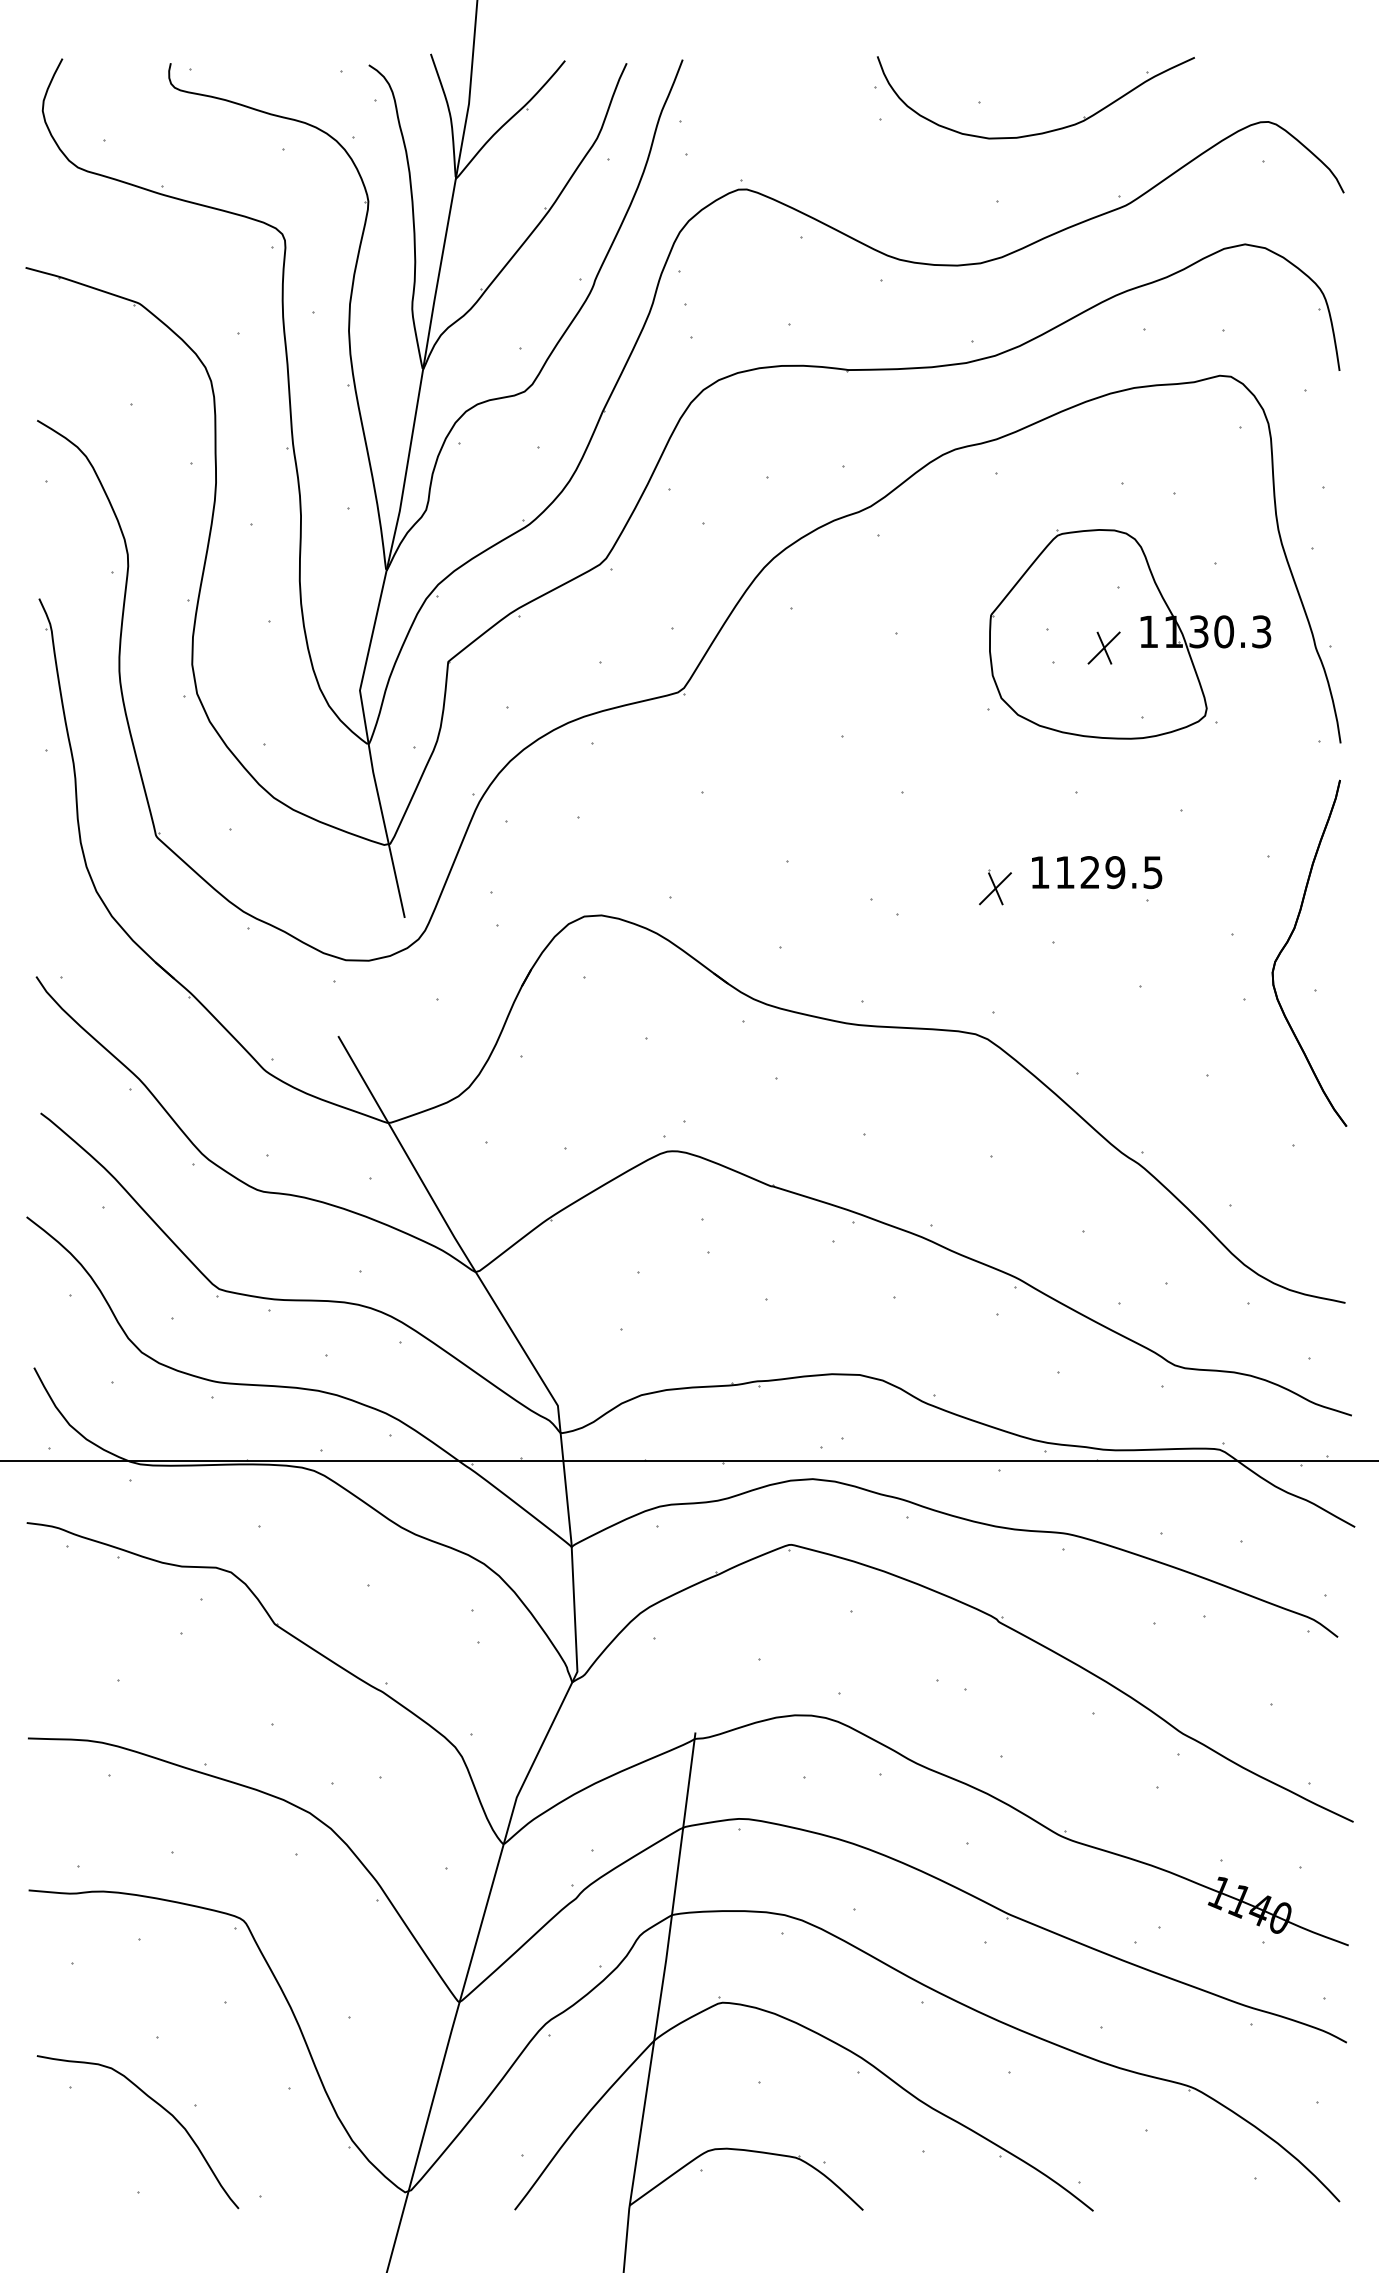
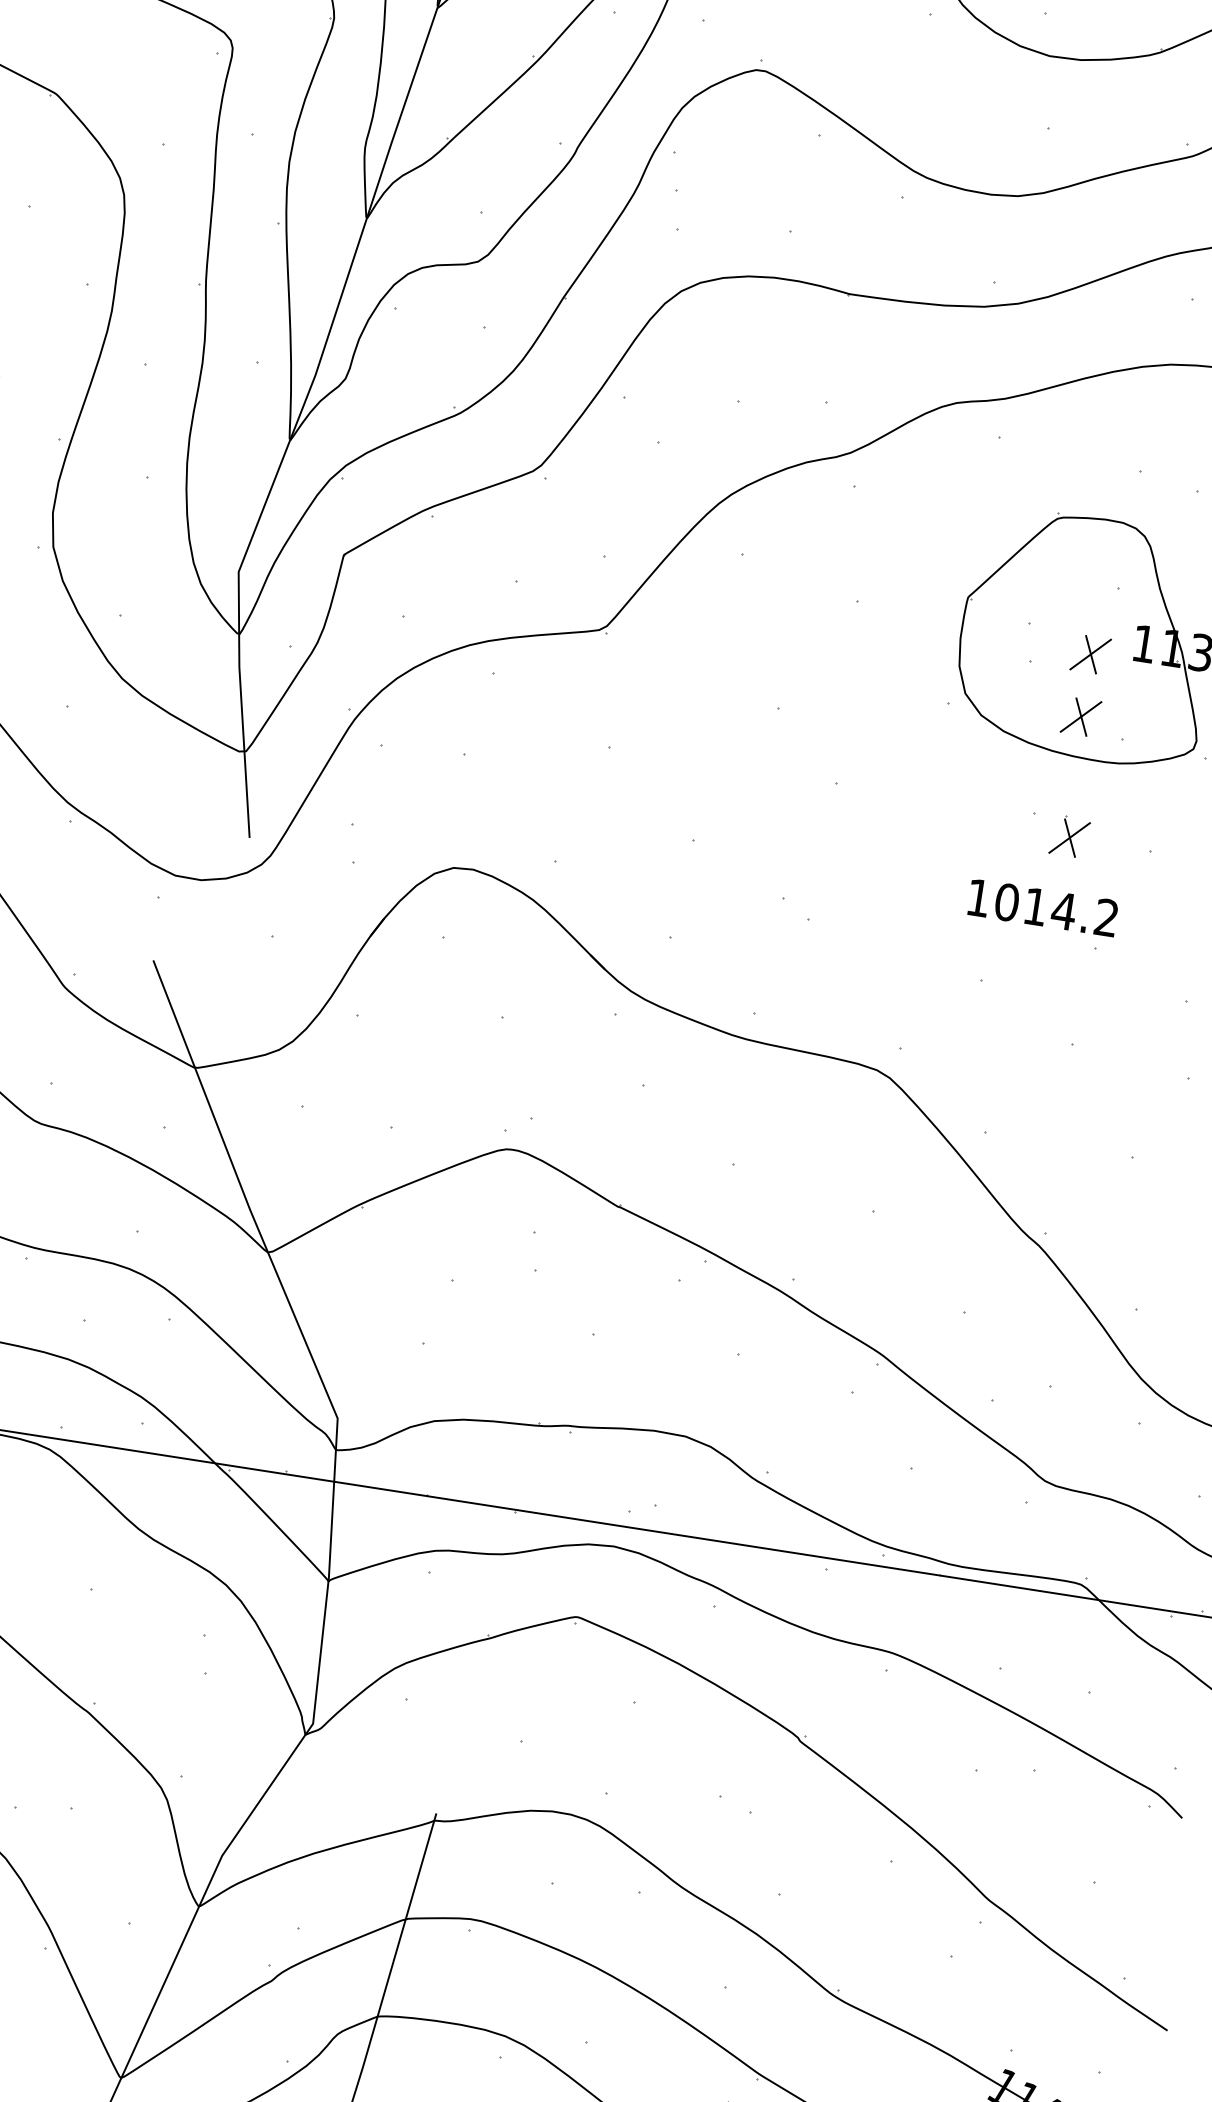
part: (1103, 702) -> (1080, 716), added
text: (1108, 872) -> (1056, 910), 1129.5 -> 1014.2
part: (995, 887) -> (1069, 836), moved

